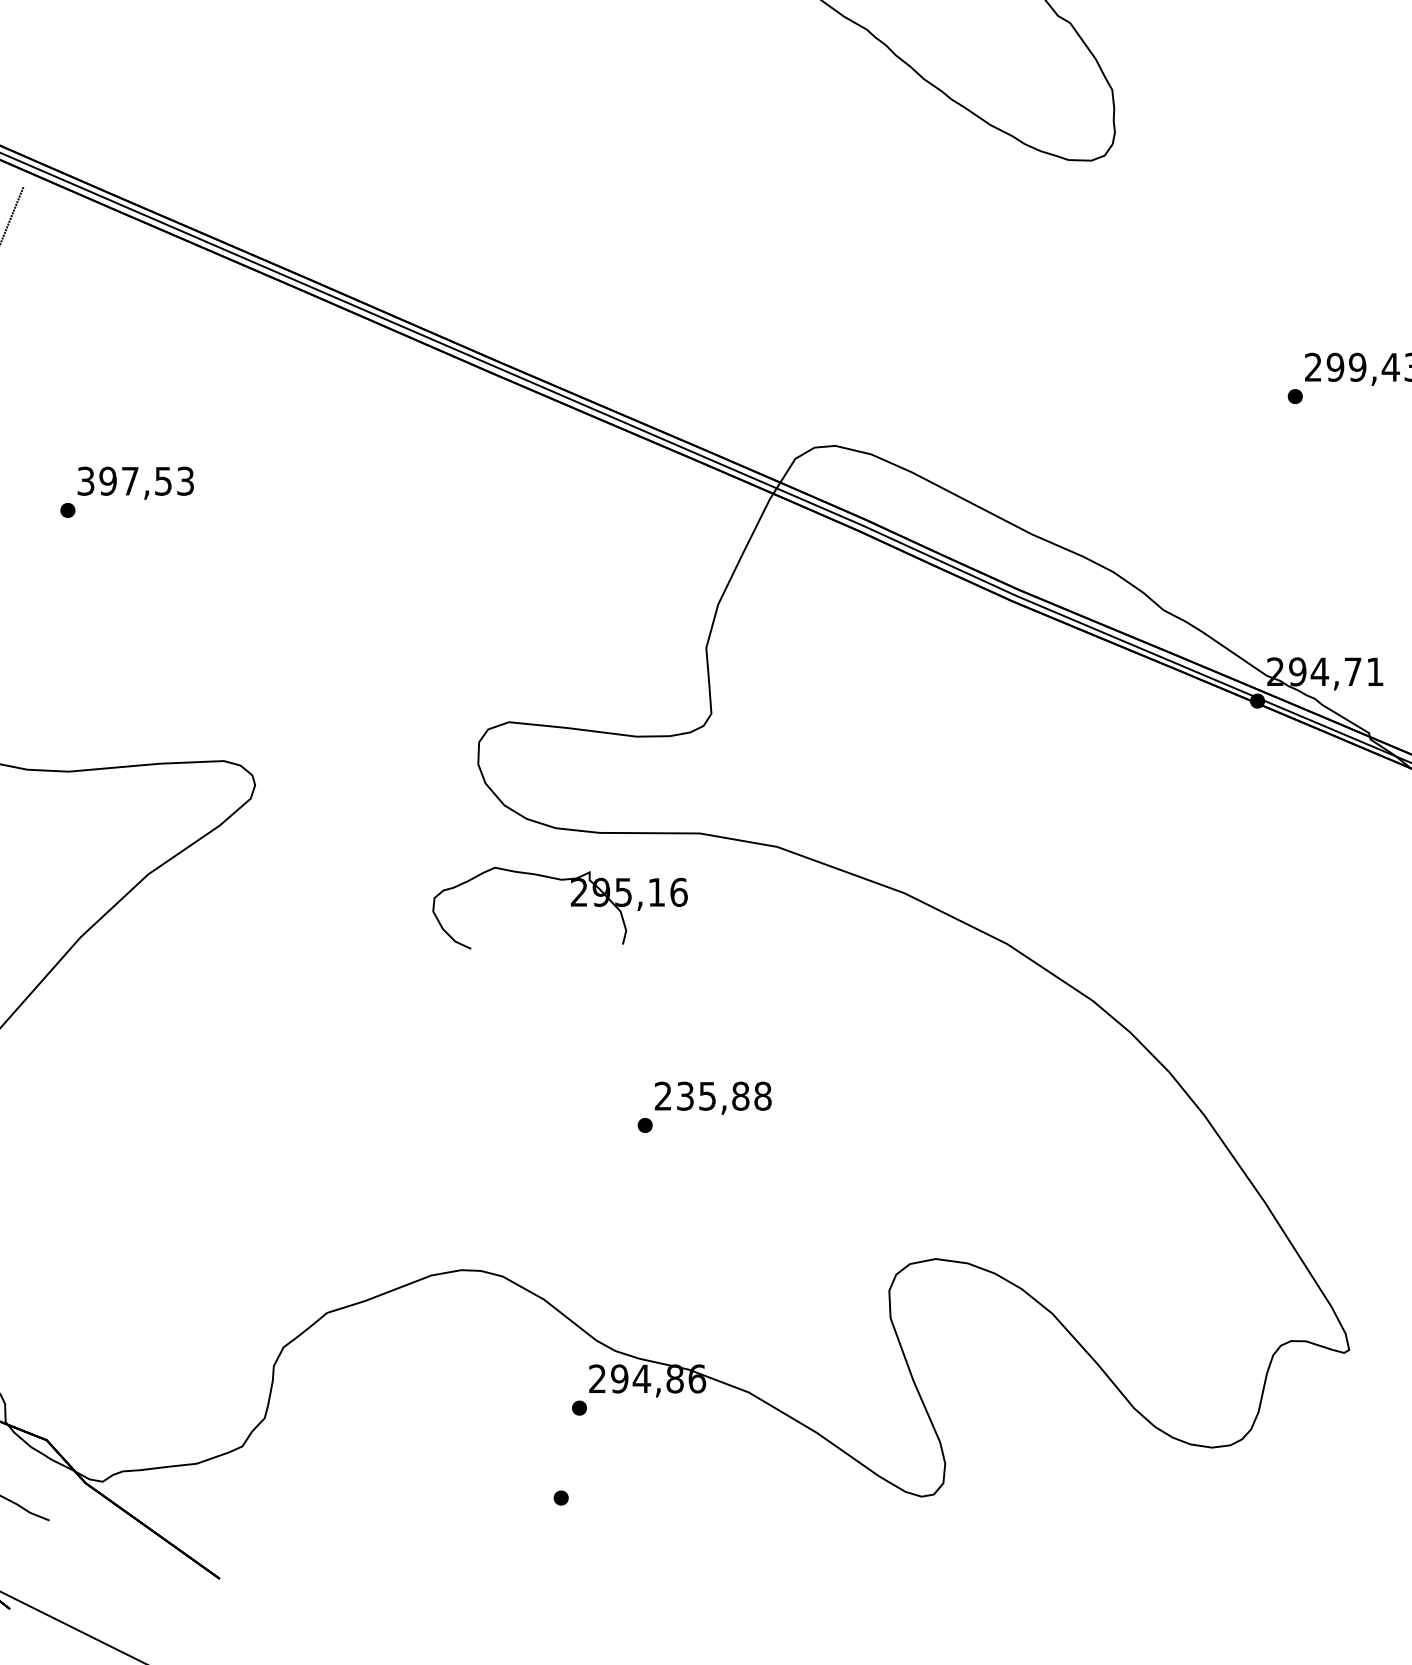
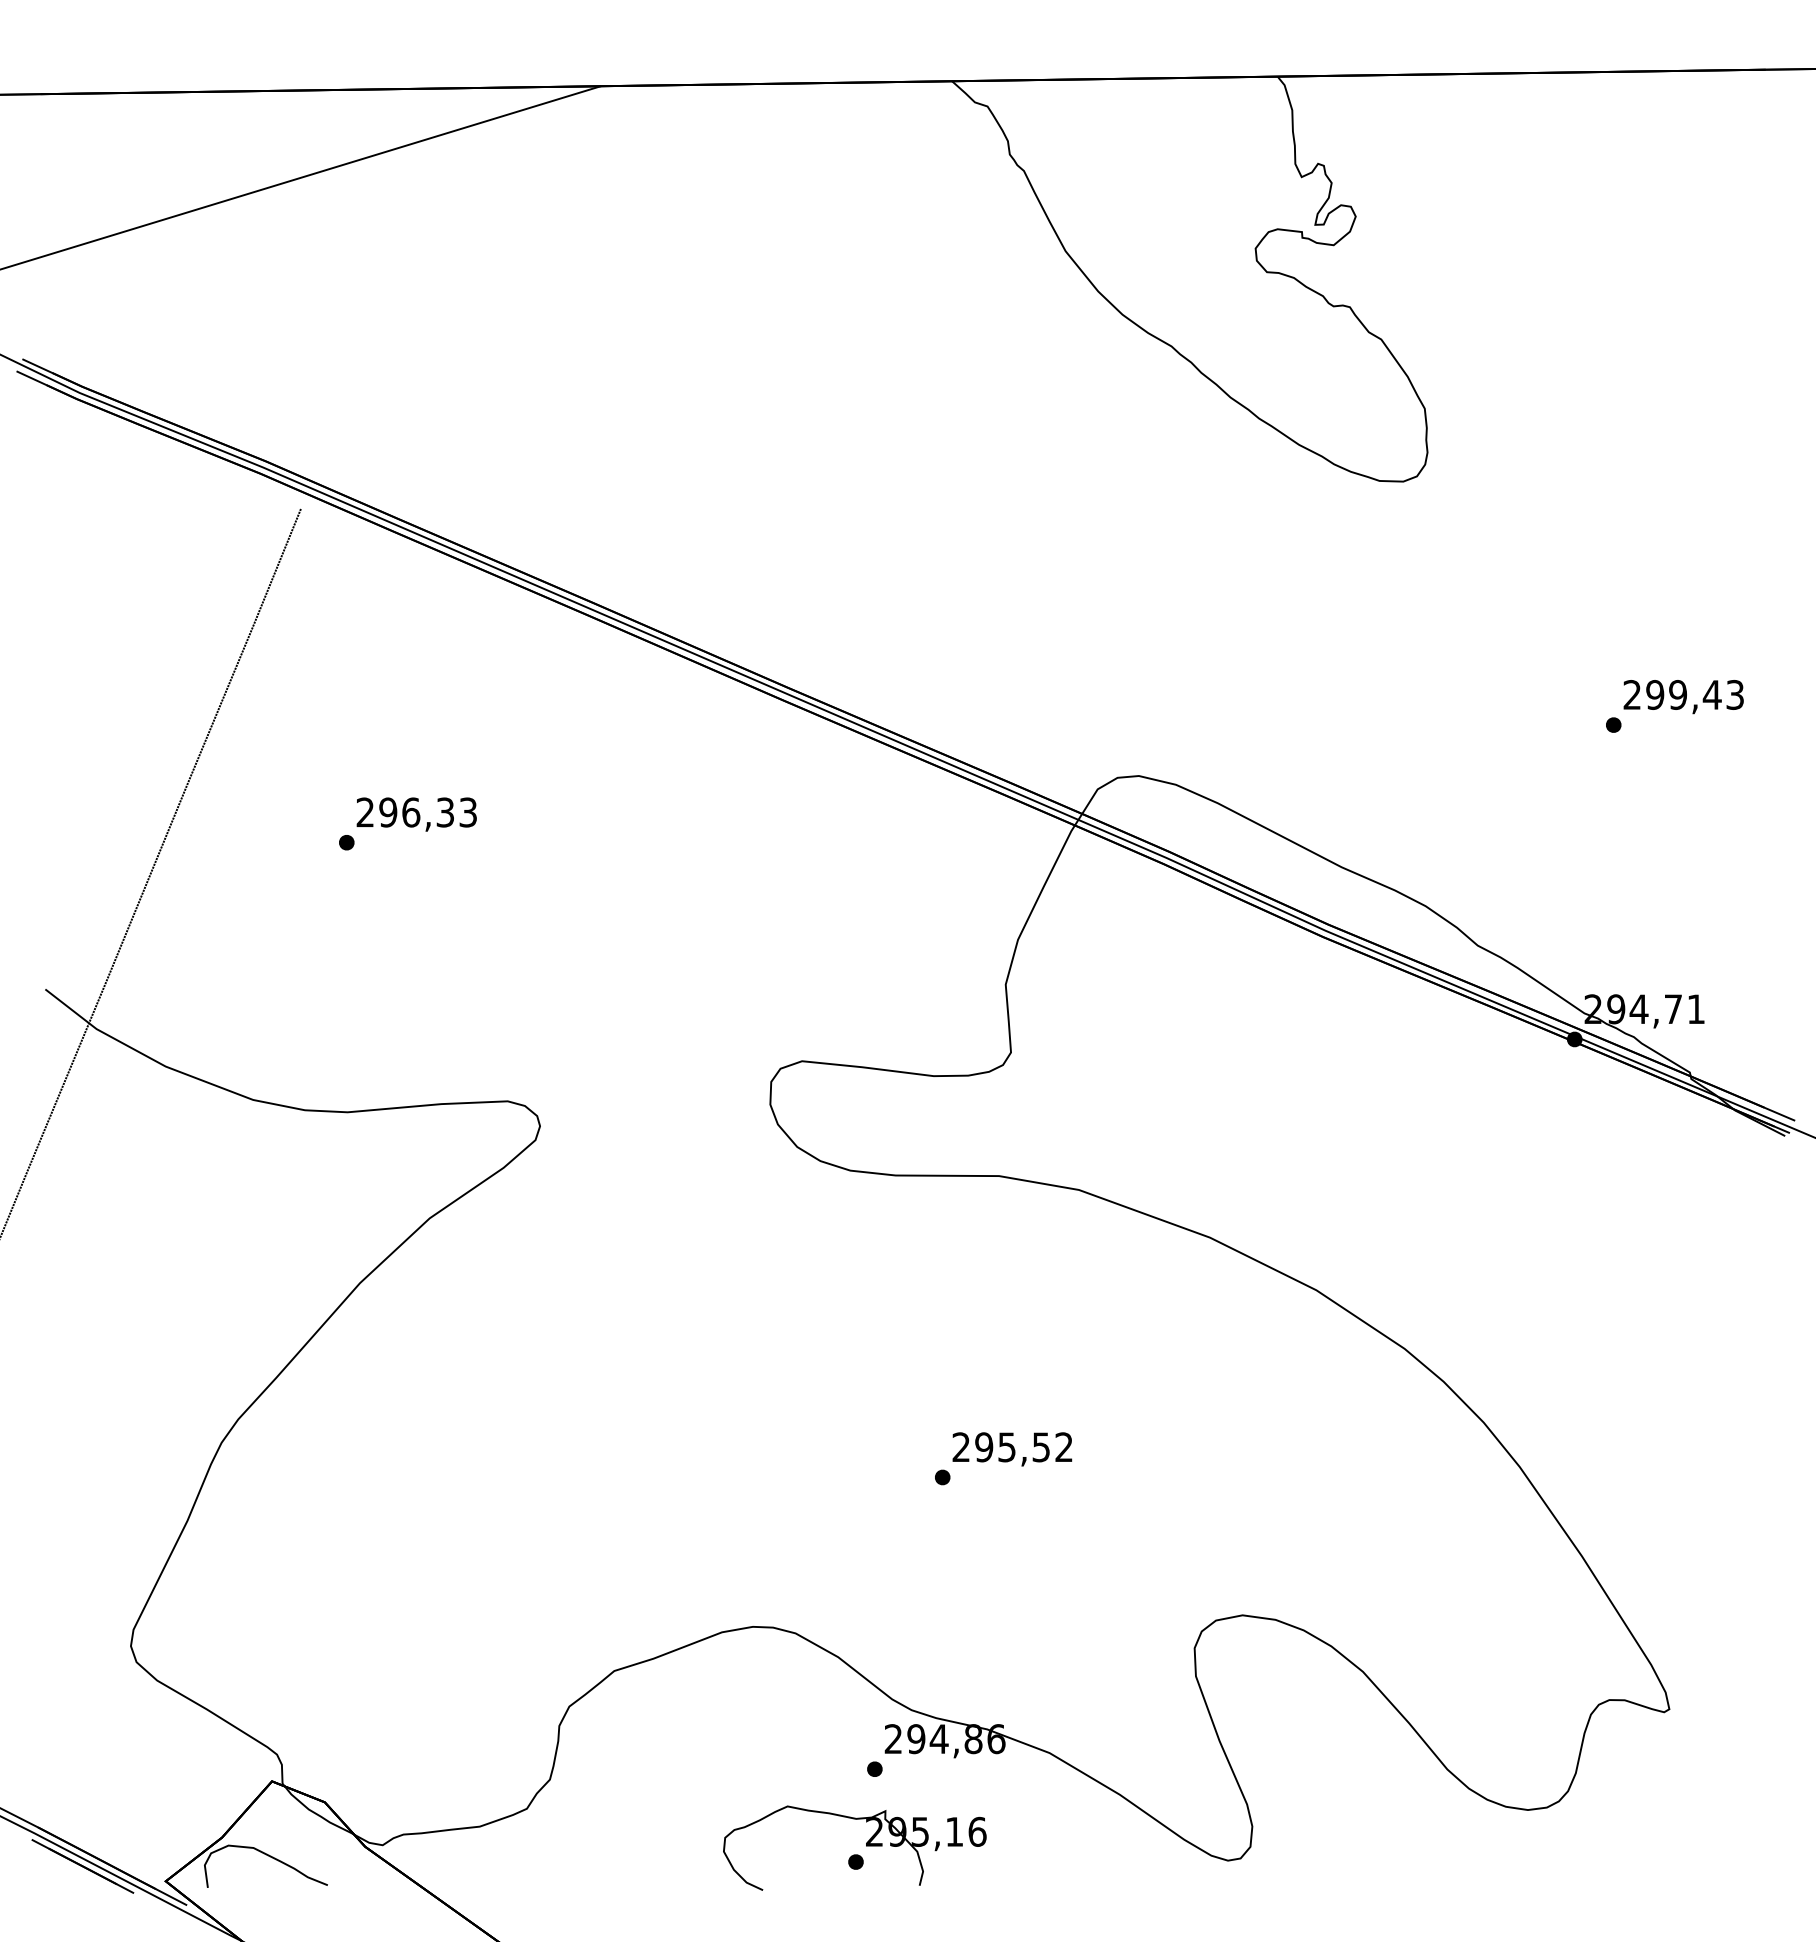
text: (123, 481) -> (404, 812), 397,53 -> 296,33
part: (571, 906) -> (866, 1846), moved
text: (724, 1096) -> (1024, 1447), 235,88 -> 295,52

